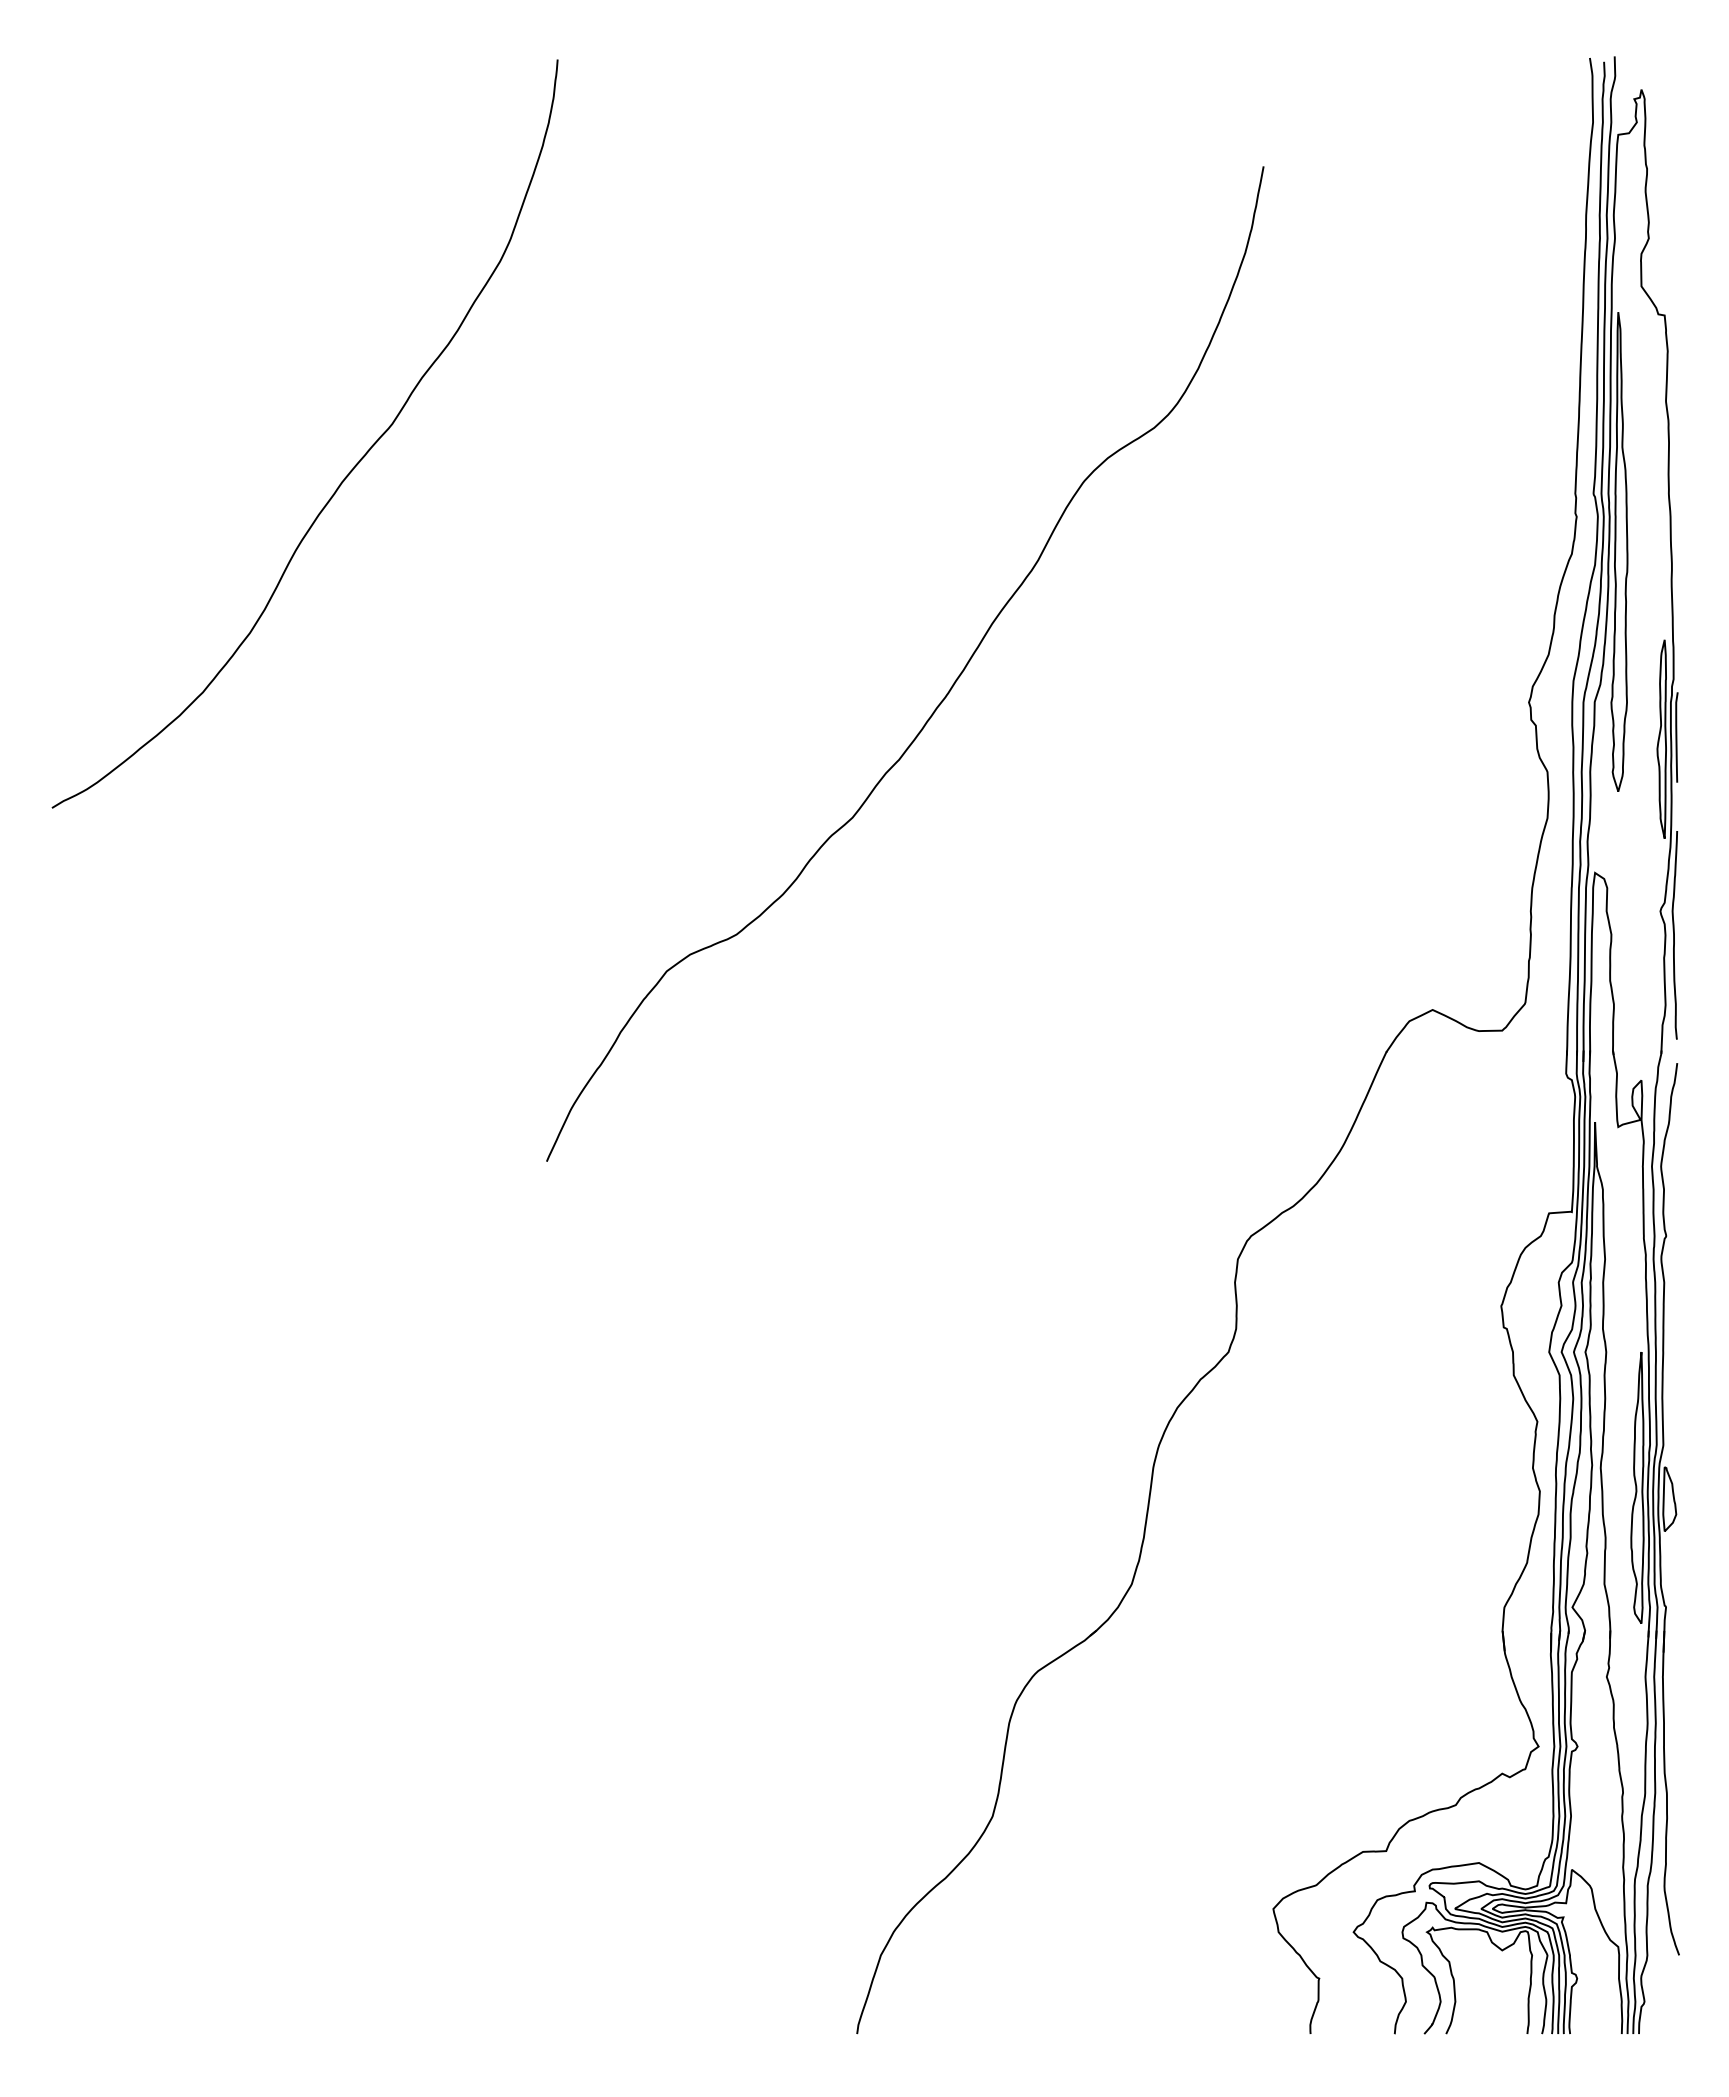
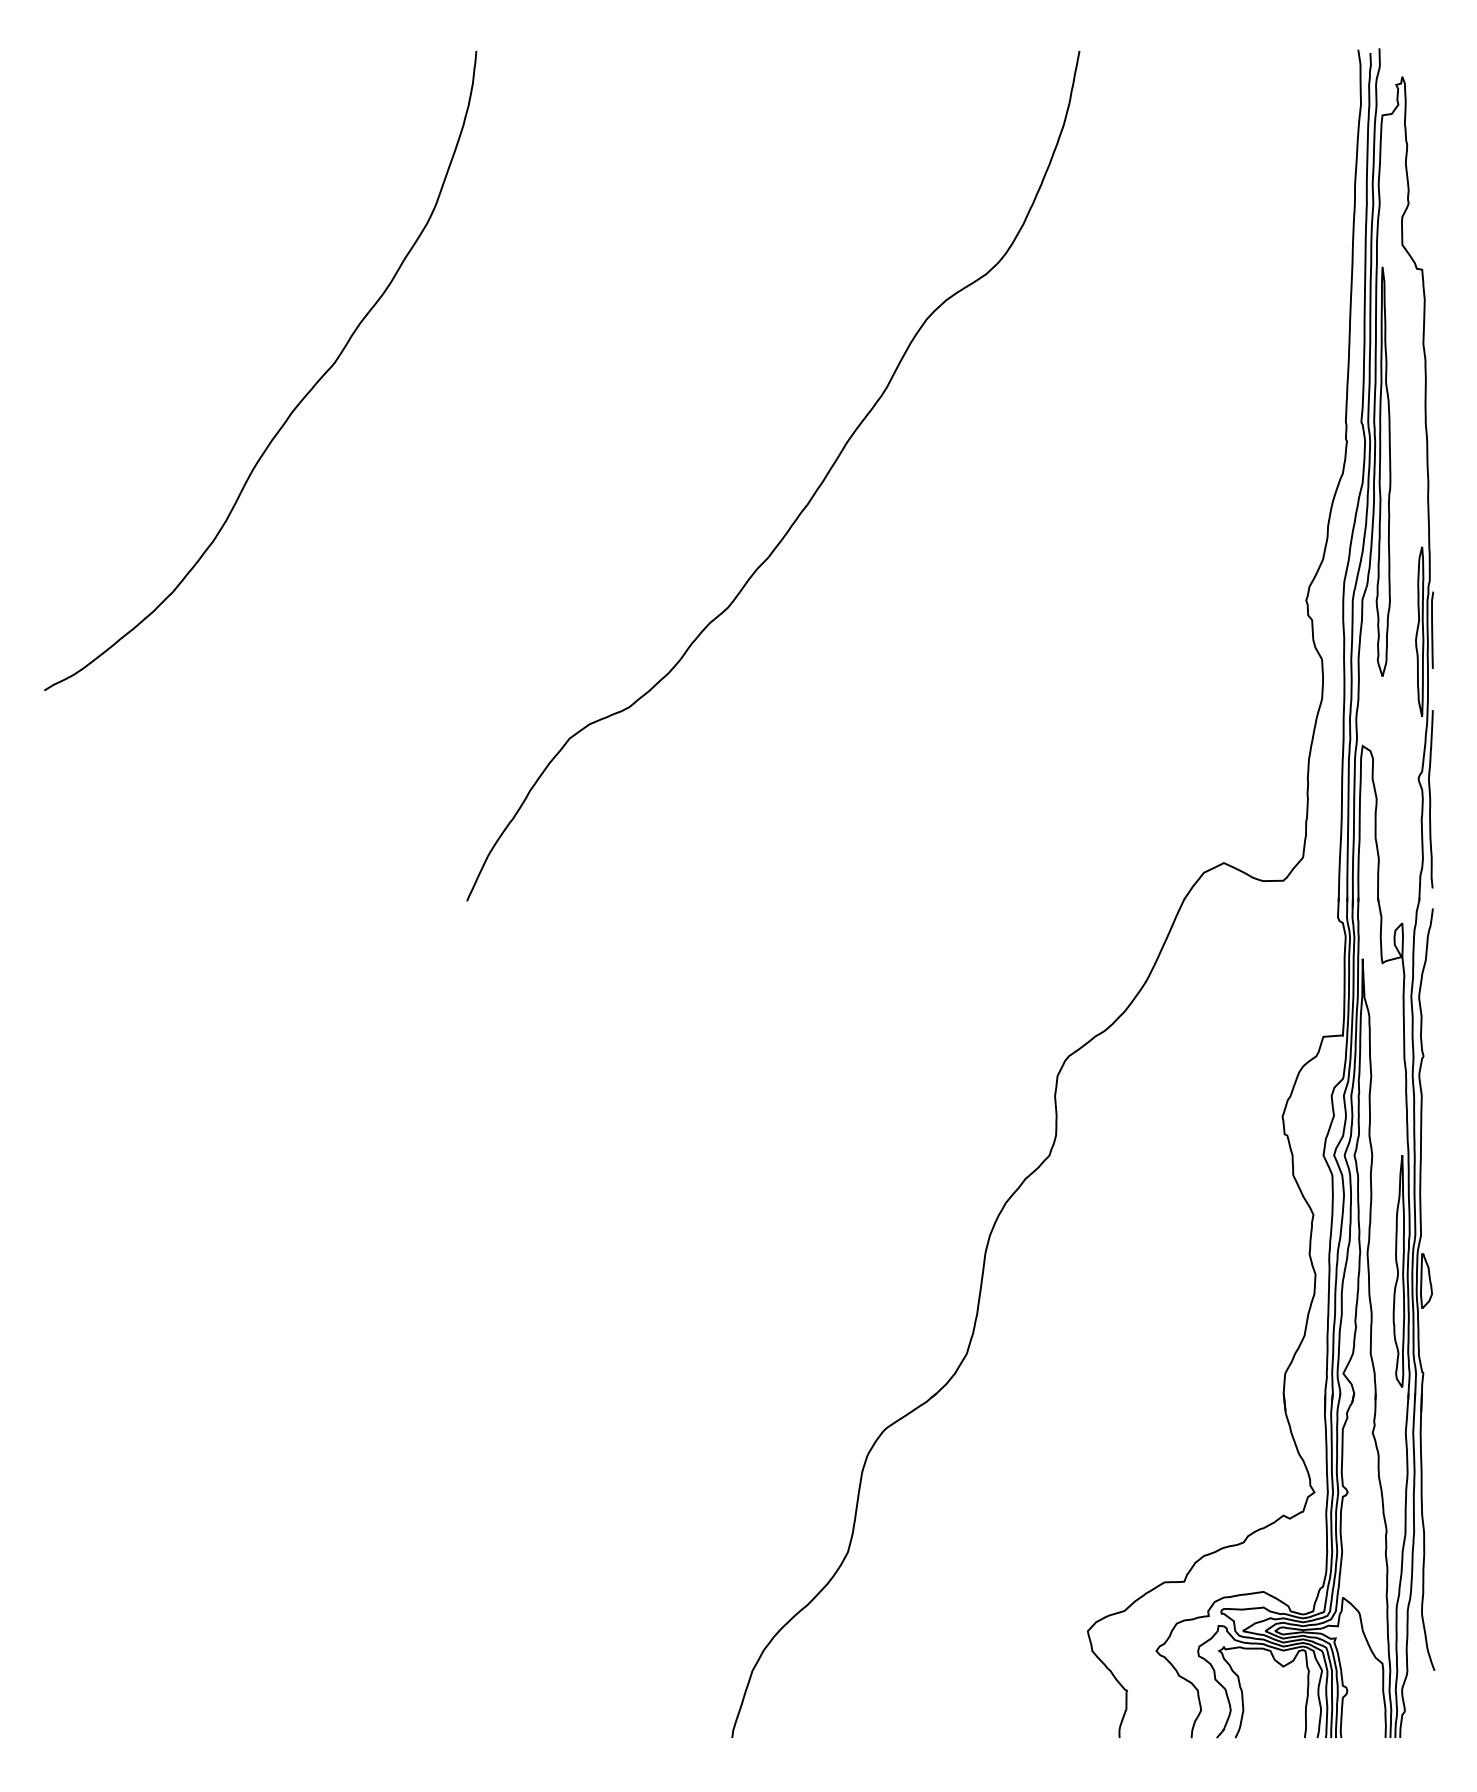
curve: (948, 690) -> (810, 498), moved

